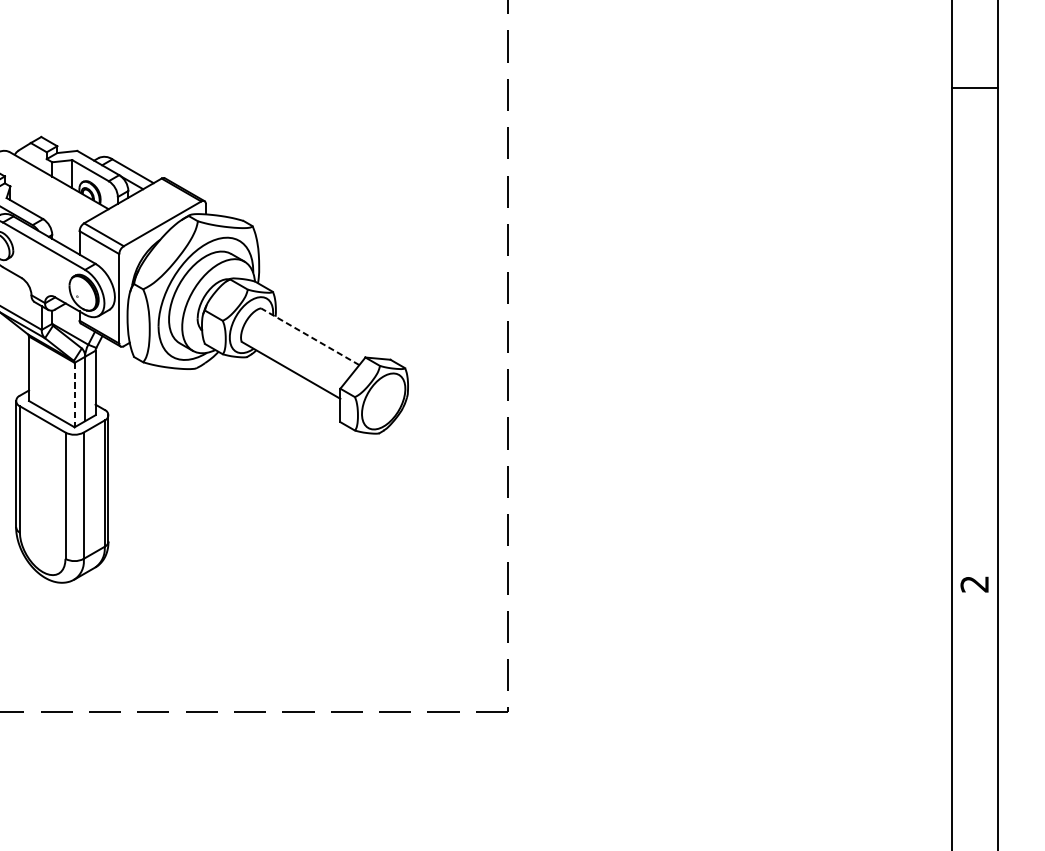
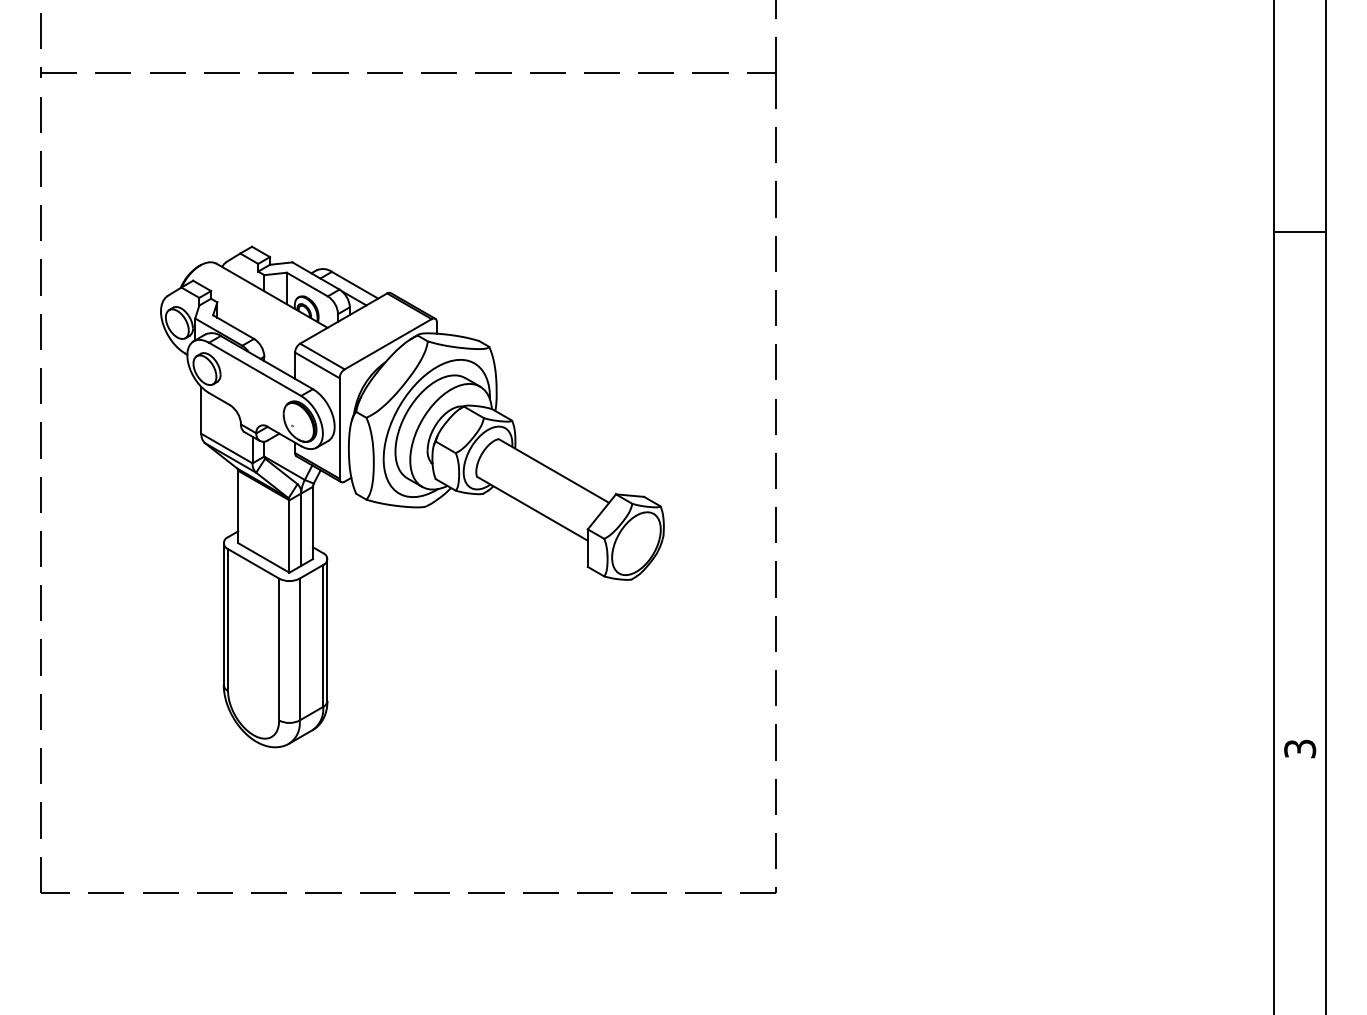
line: (974, 87) -> (1299, 231), moved
line: (310, 337) -> (554, 471), dashed -> solid
line: (74, 395) -> (289, 537), dashed -> solid
text: (975, 583) -> (1300, 748), 2 -> 3

